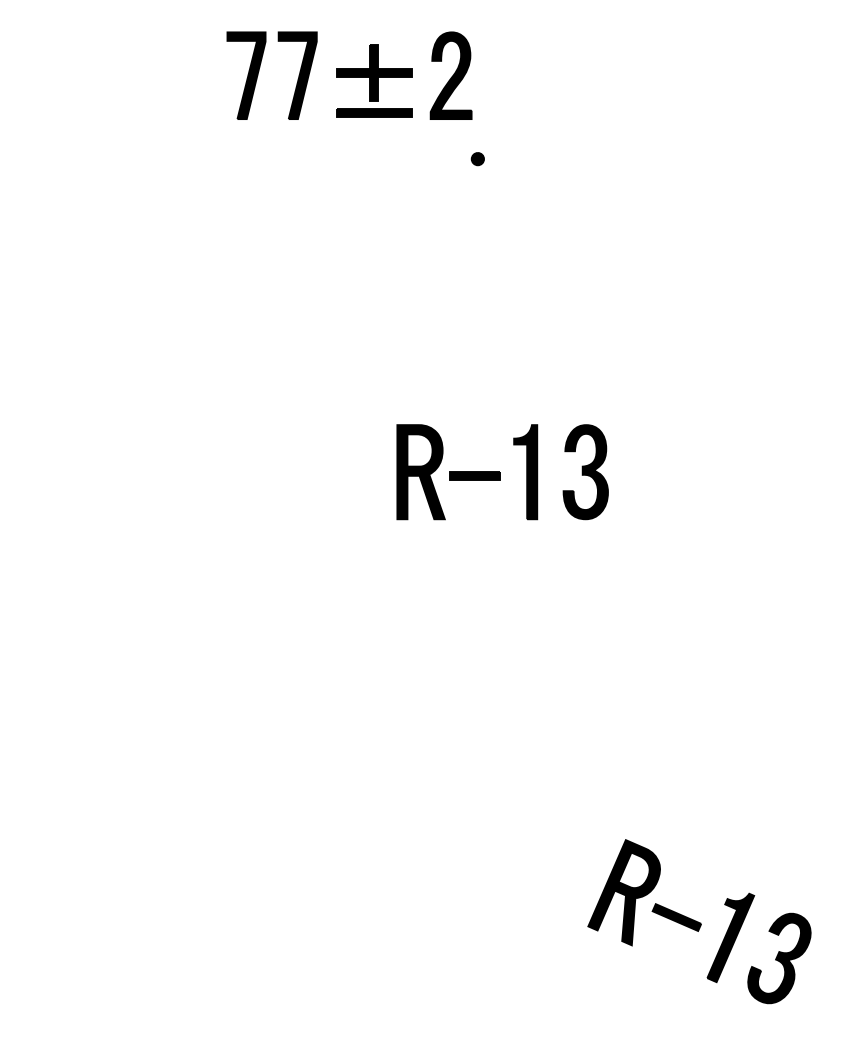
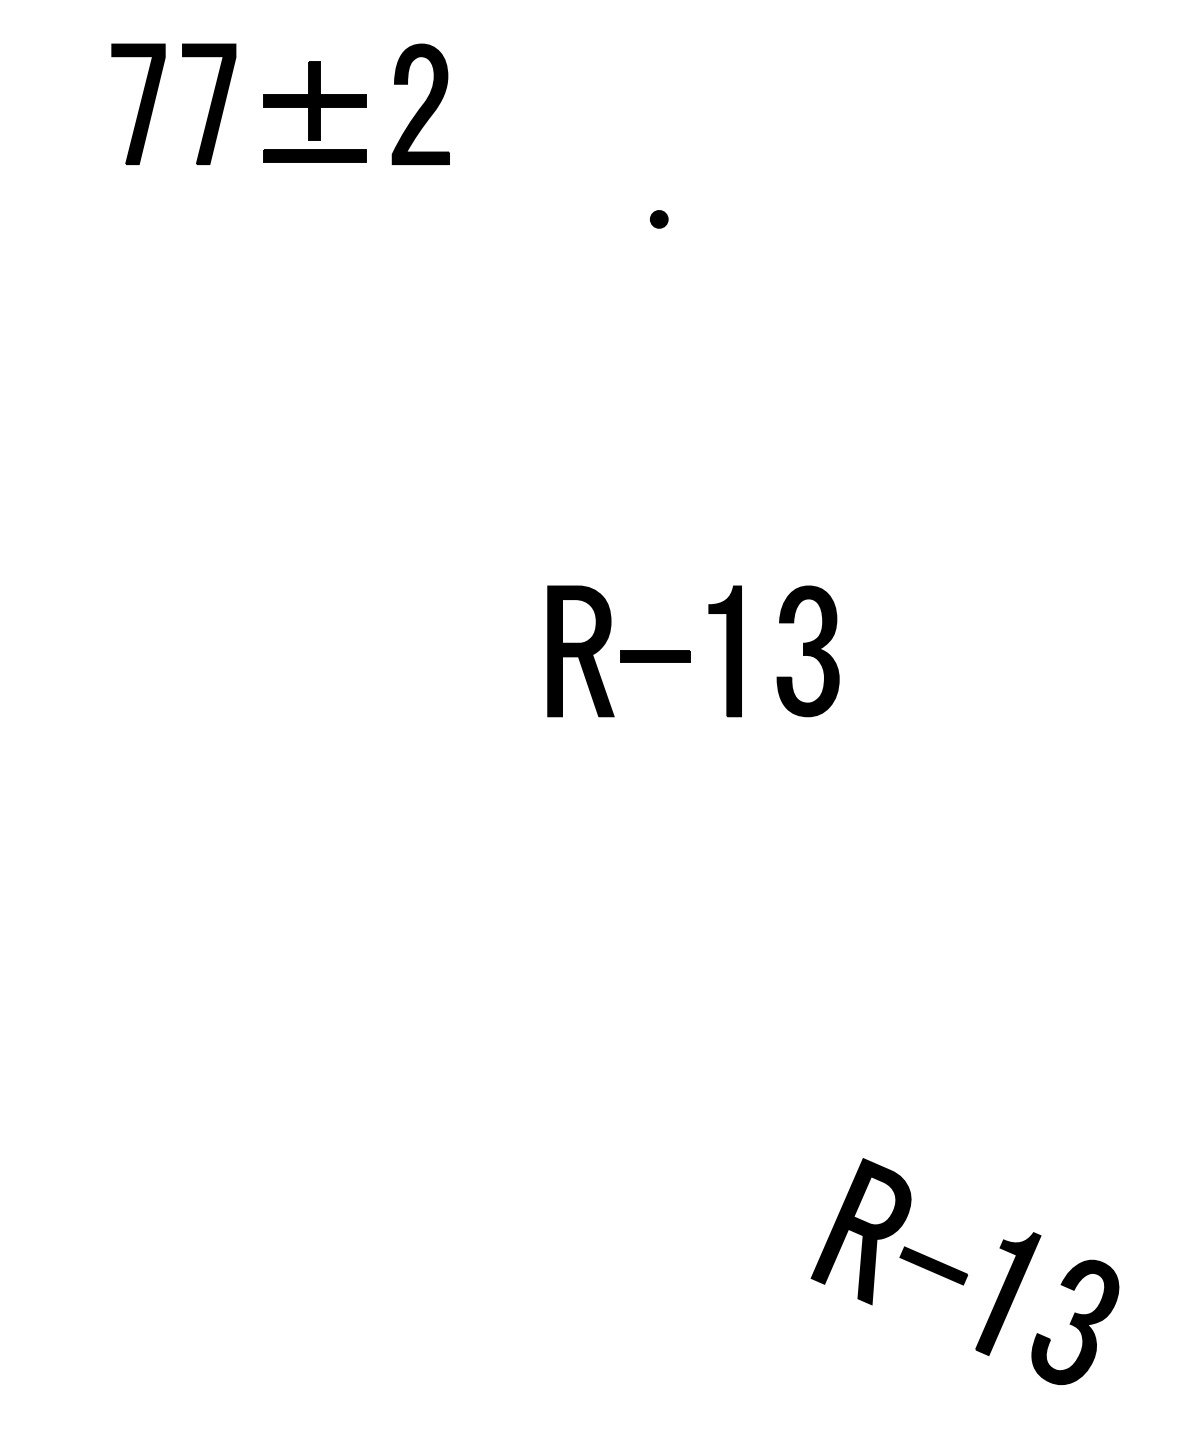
part: (349, 75) -> (280, 103), moved

